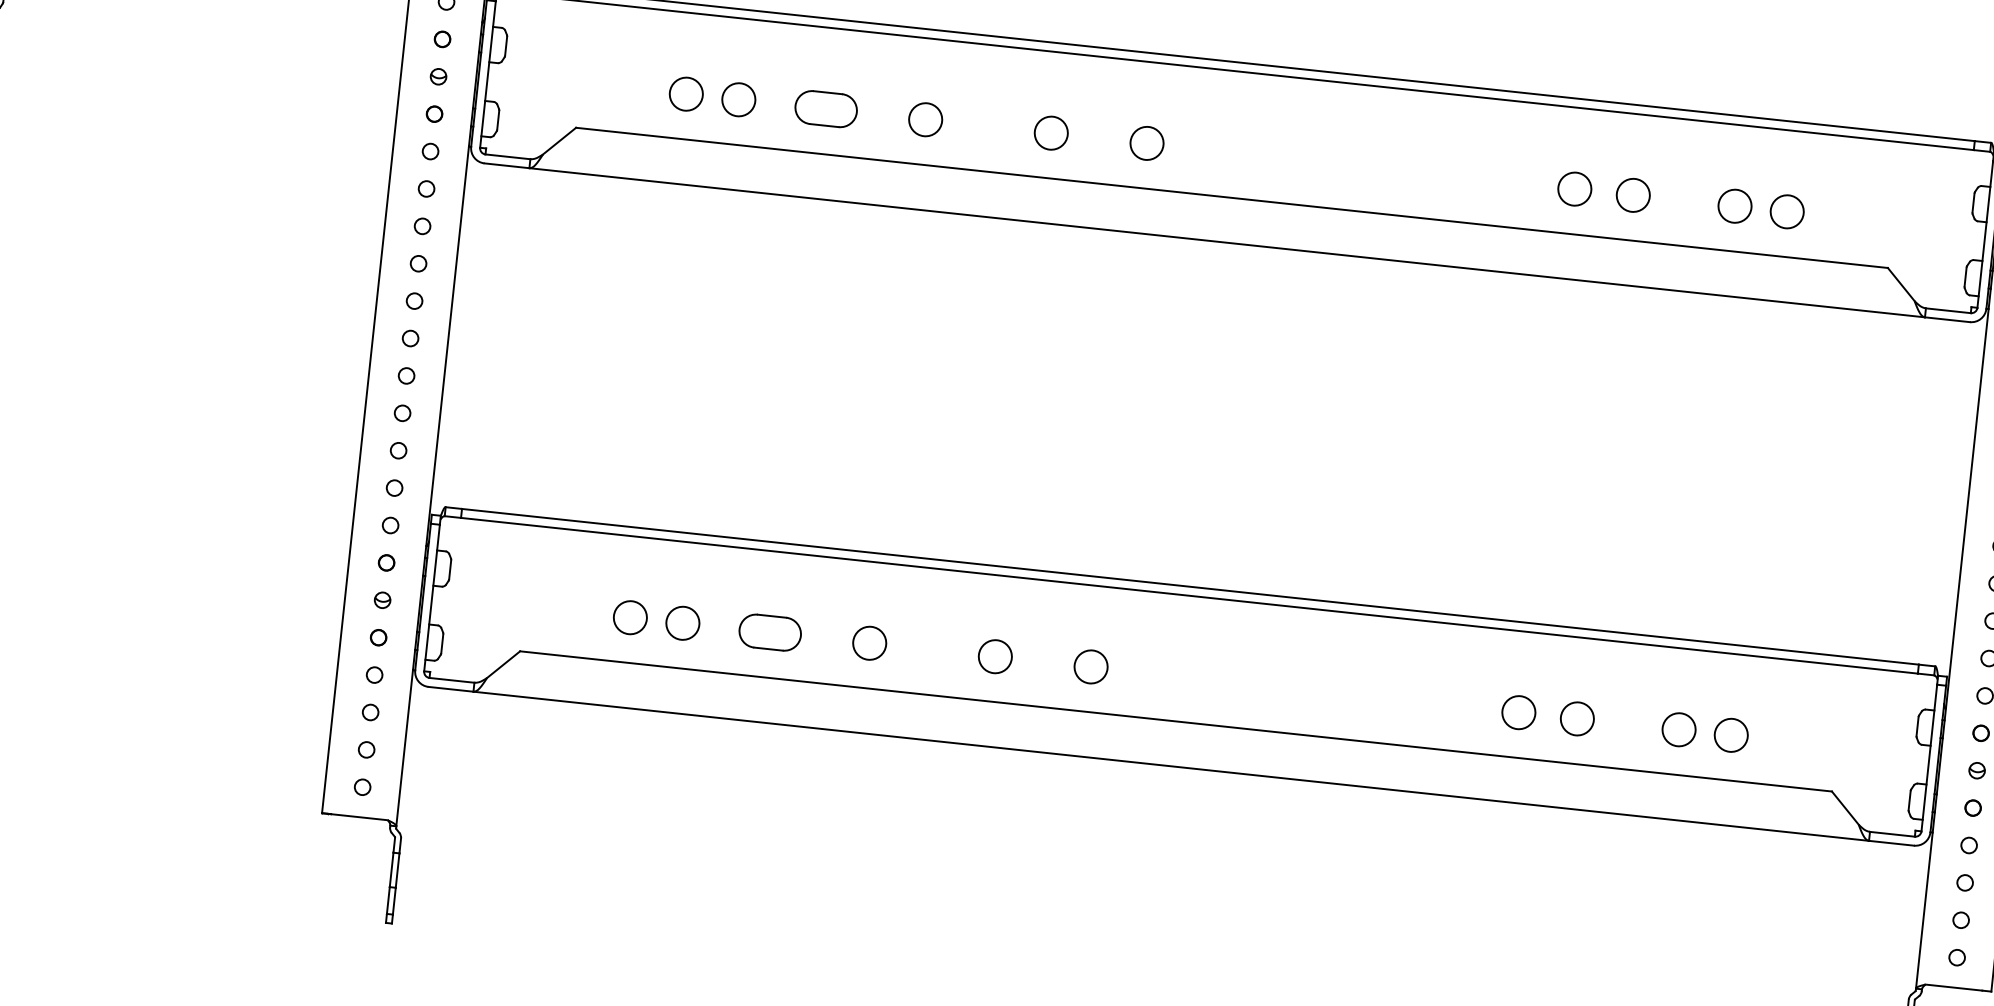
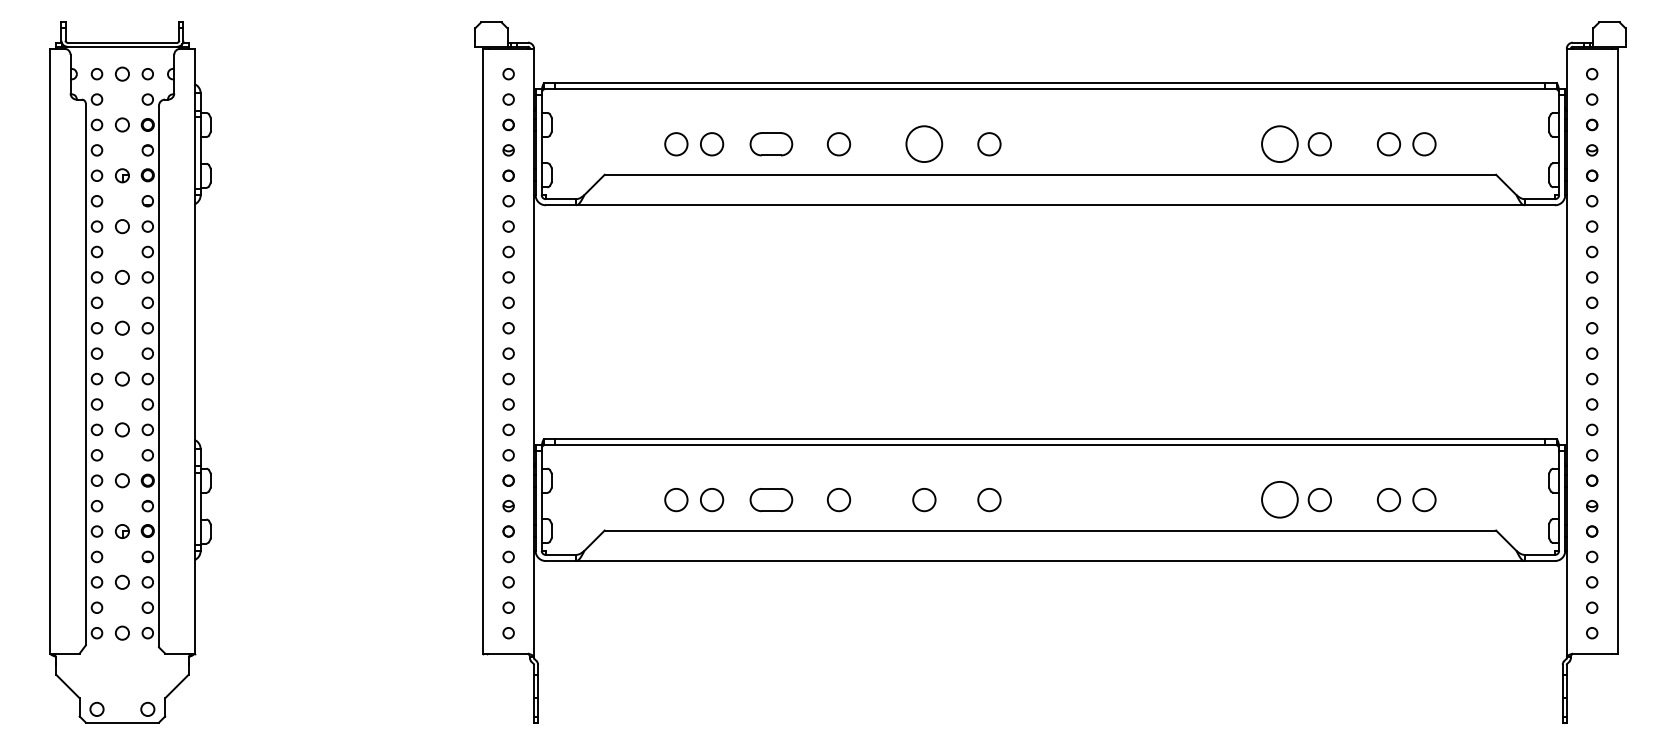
circle: (1051, 133) -> (924, 144), size x1.6
circle: (1575, 189) -> (1280, 144), size x1.6
circle: (1519, 713) -> (1280, 500), size x1.6

